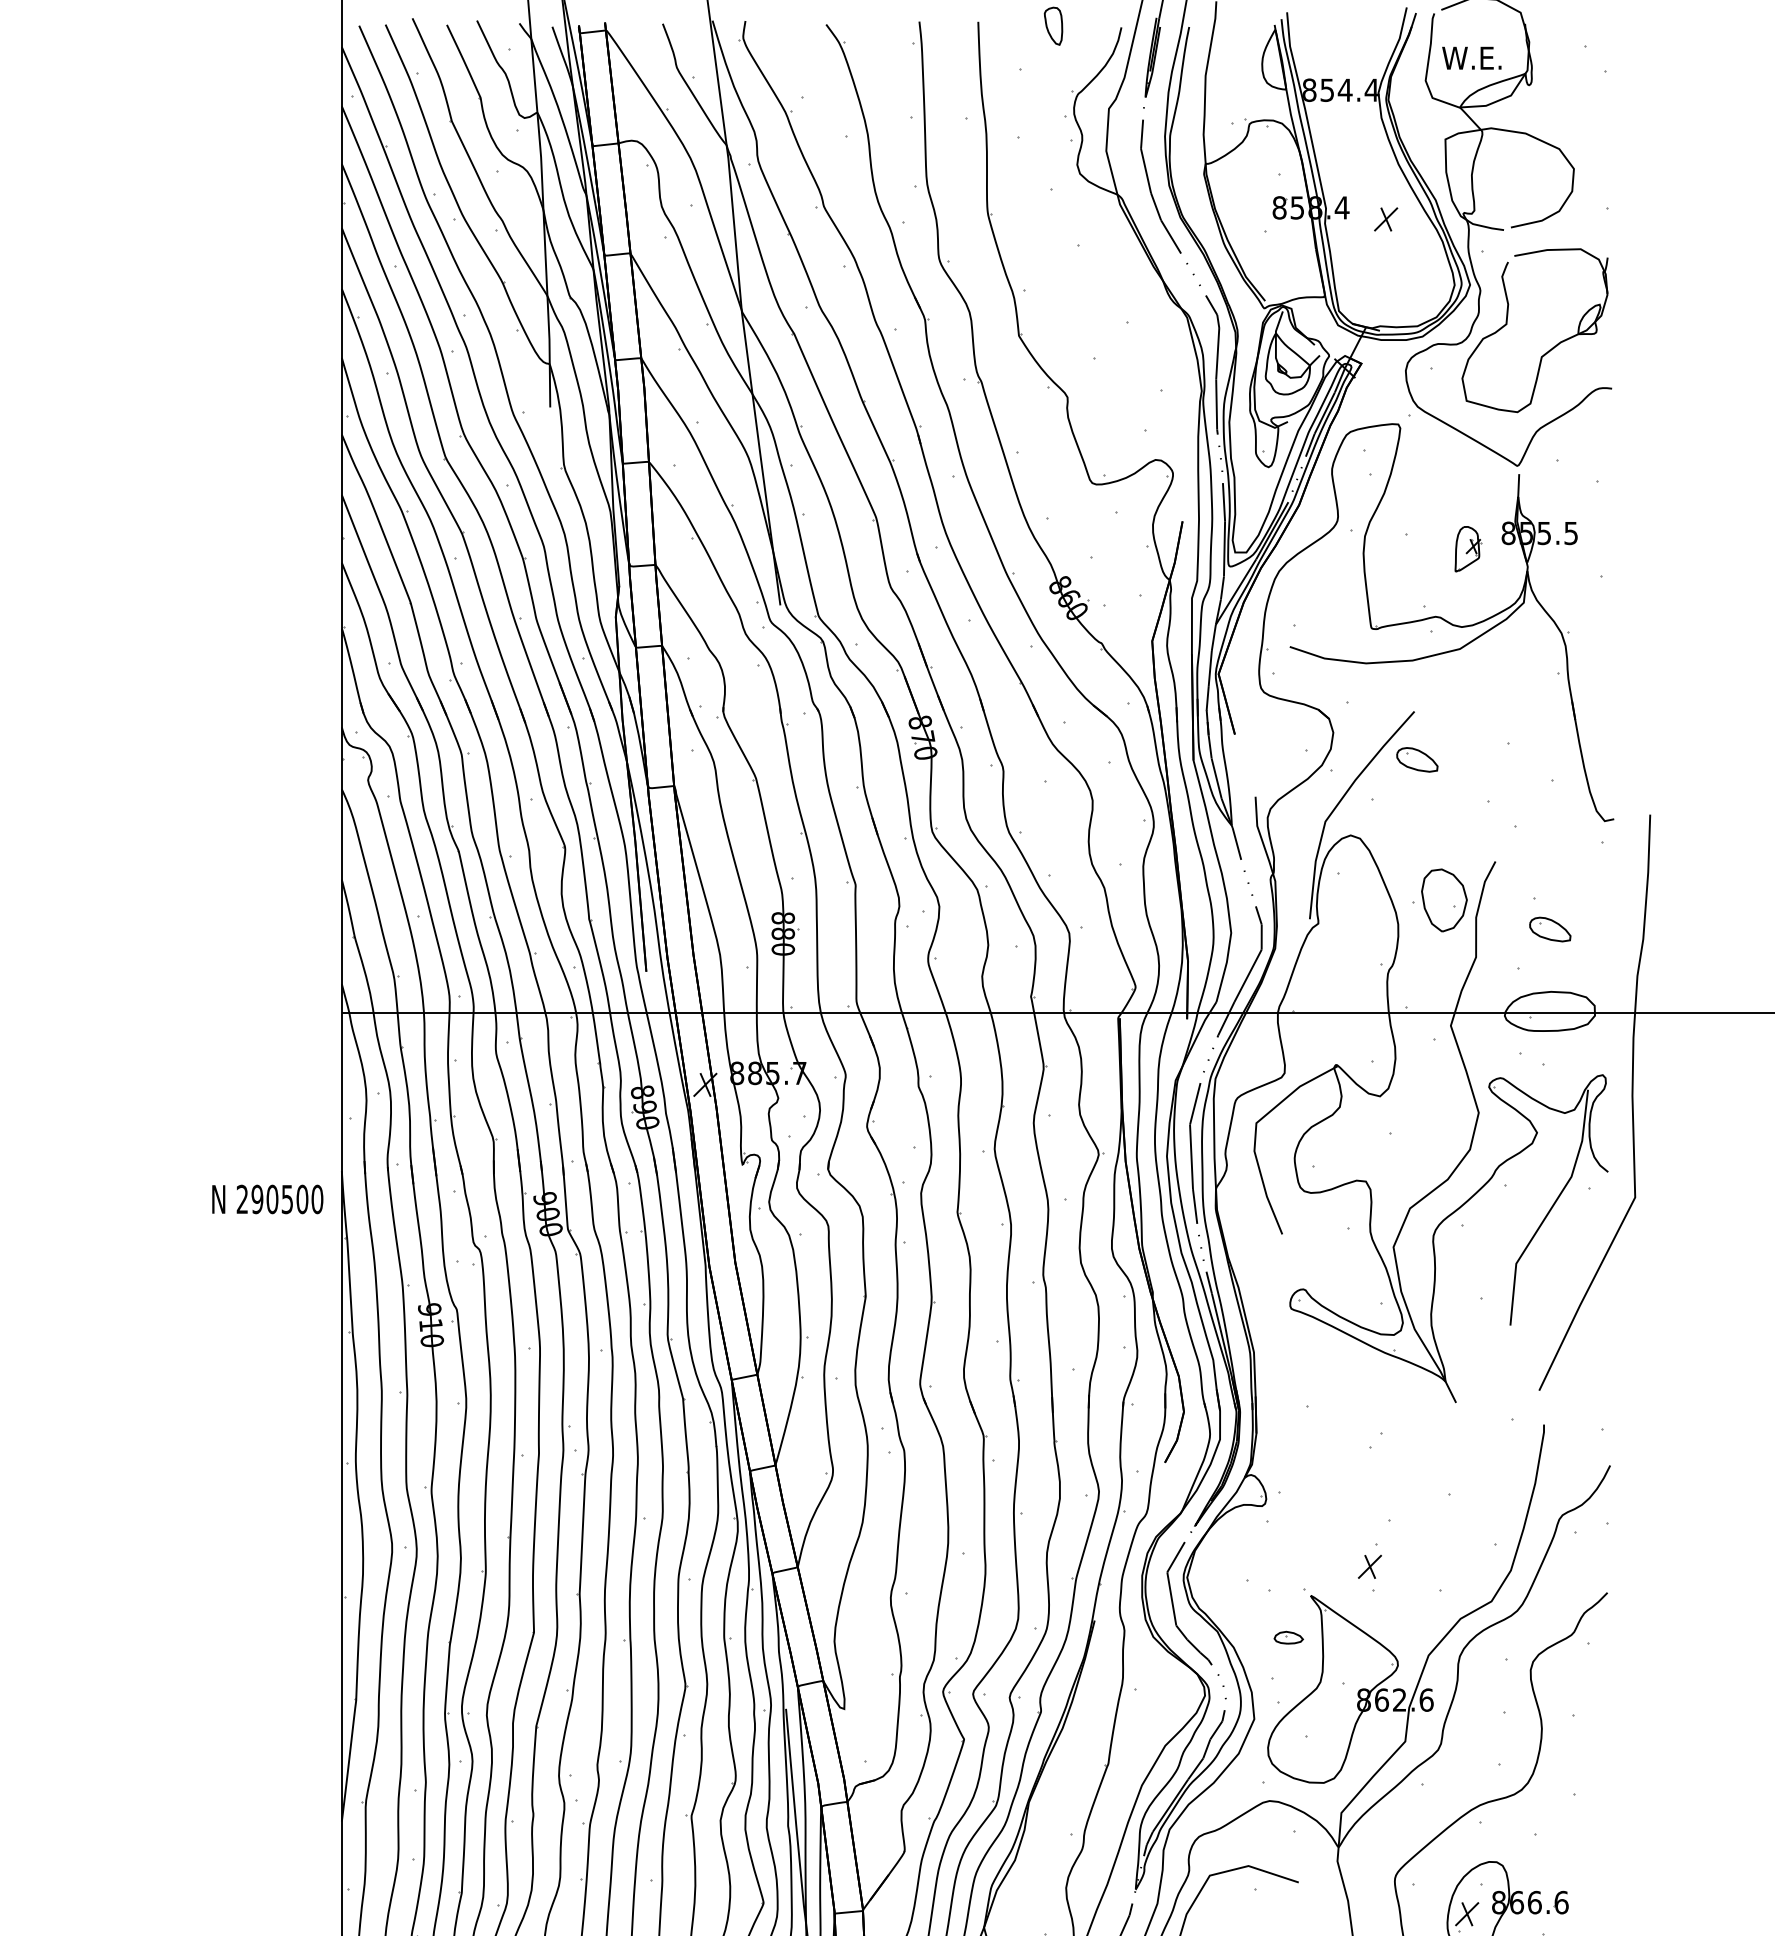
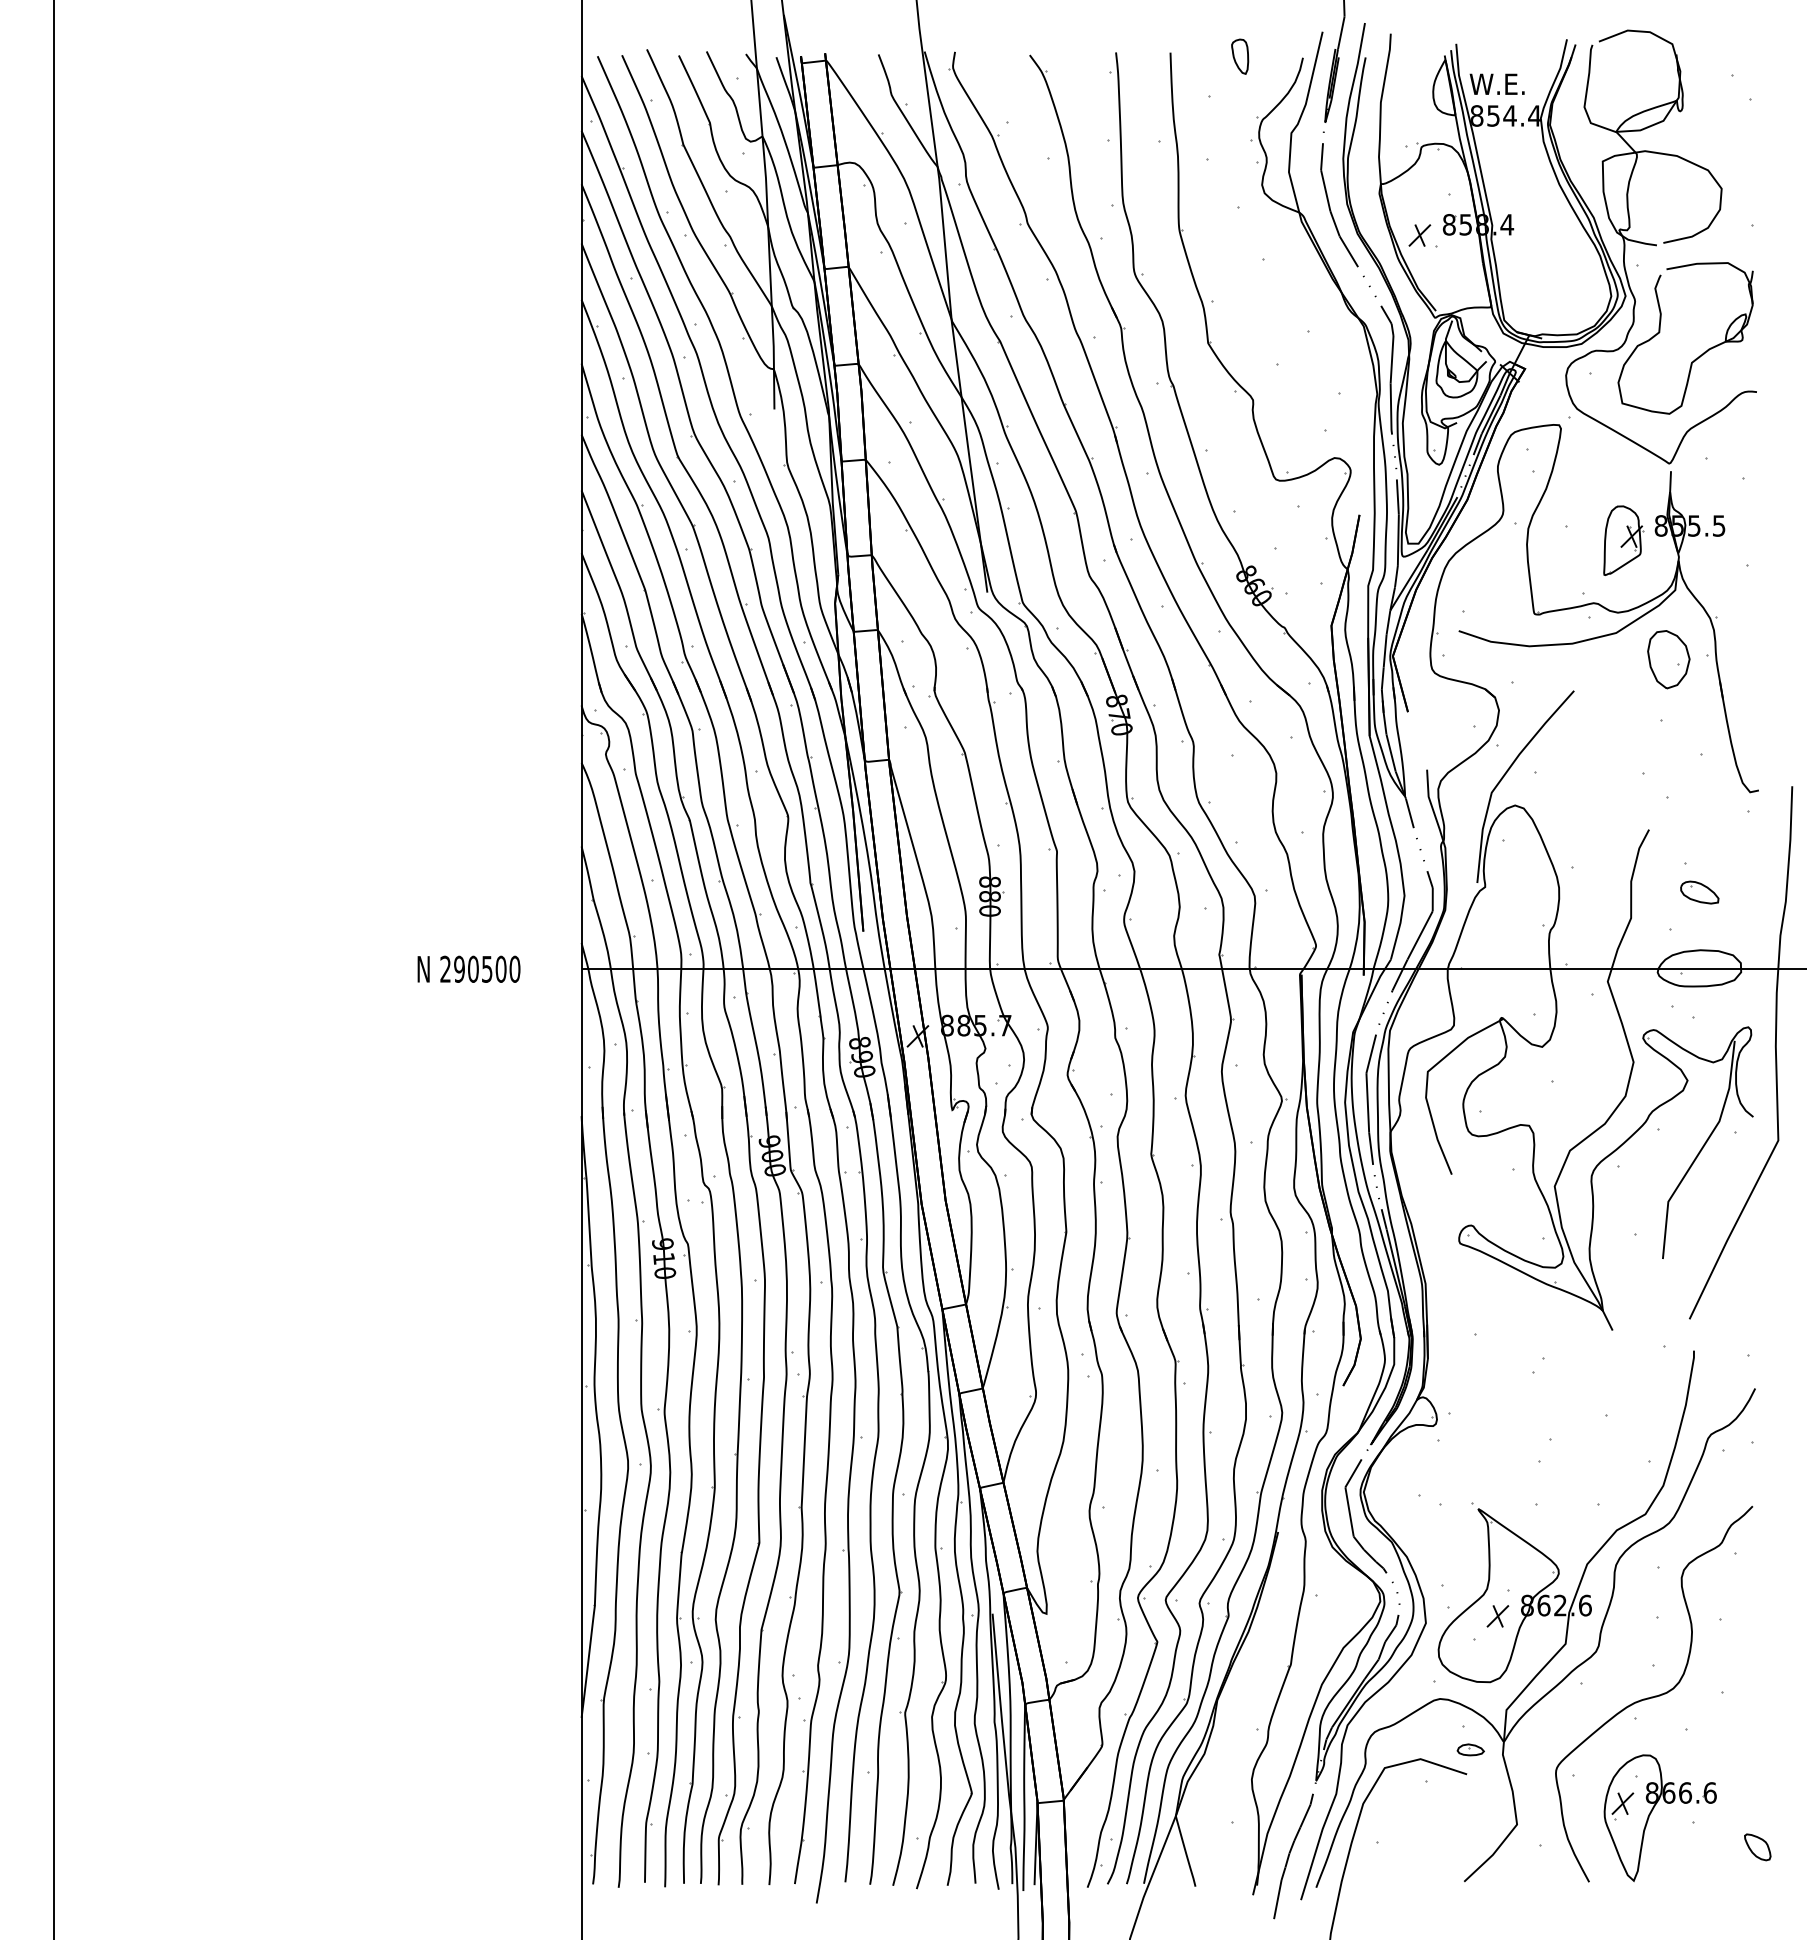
text: (1471, 57) -> (1496, 83), moved
part: (1385, 219) -> (1419, 235), moved
part: (1467, 549) -> (1623, 540), size x1.67
part: (1417, 759) -> (1576, 735), removed
part: (1444, 900) -> (1668, 659), moved
text: (267, 1198) -> (468, 968), moved
part: (1369, 1567) -> (1497, 1616), moved
part: (1288, 1637) -> (1470, 1749), moved

